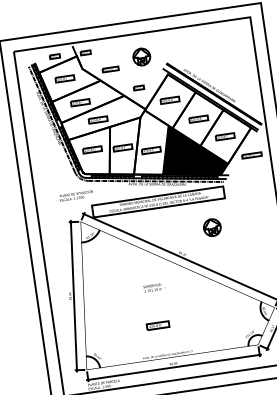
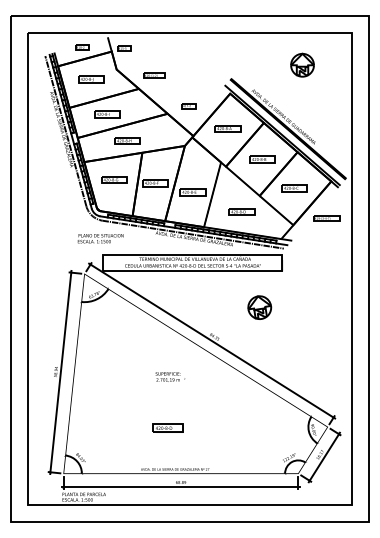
part: (141, 56) -> (302, 64), moved
fill: (192, 150) -> (248, 200), removed
text: (76, 195) -> (100, 238), moved

